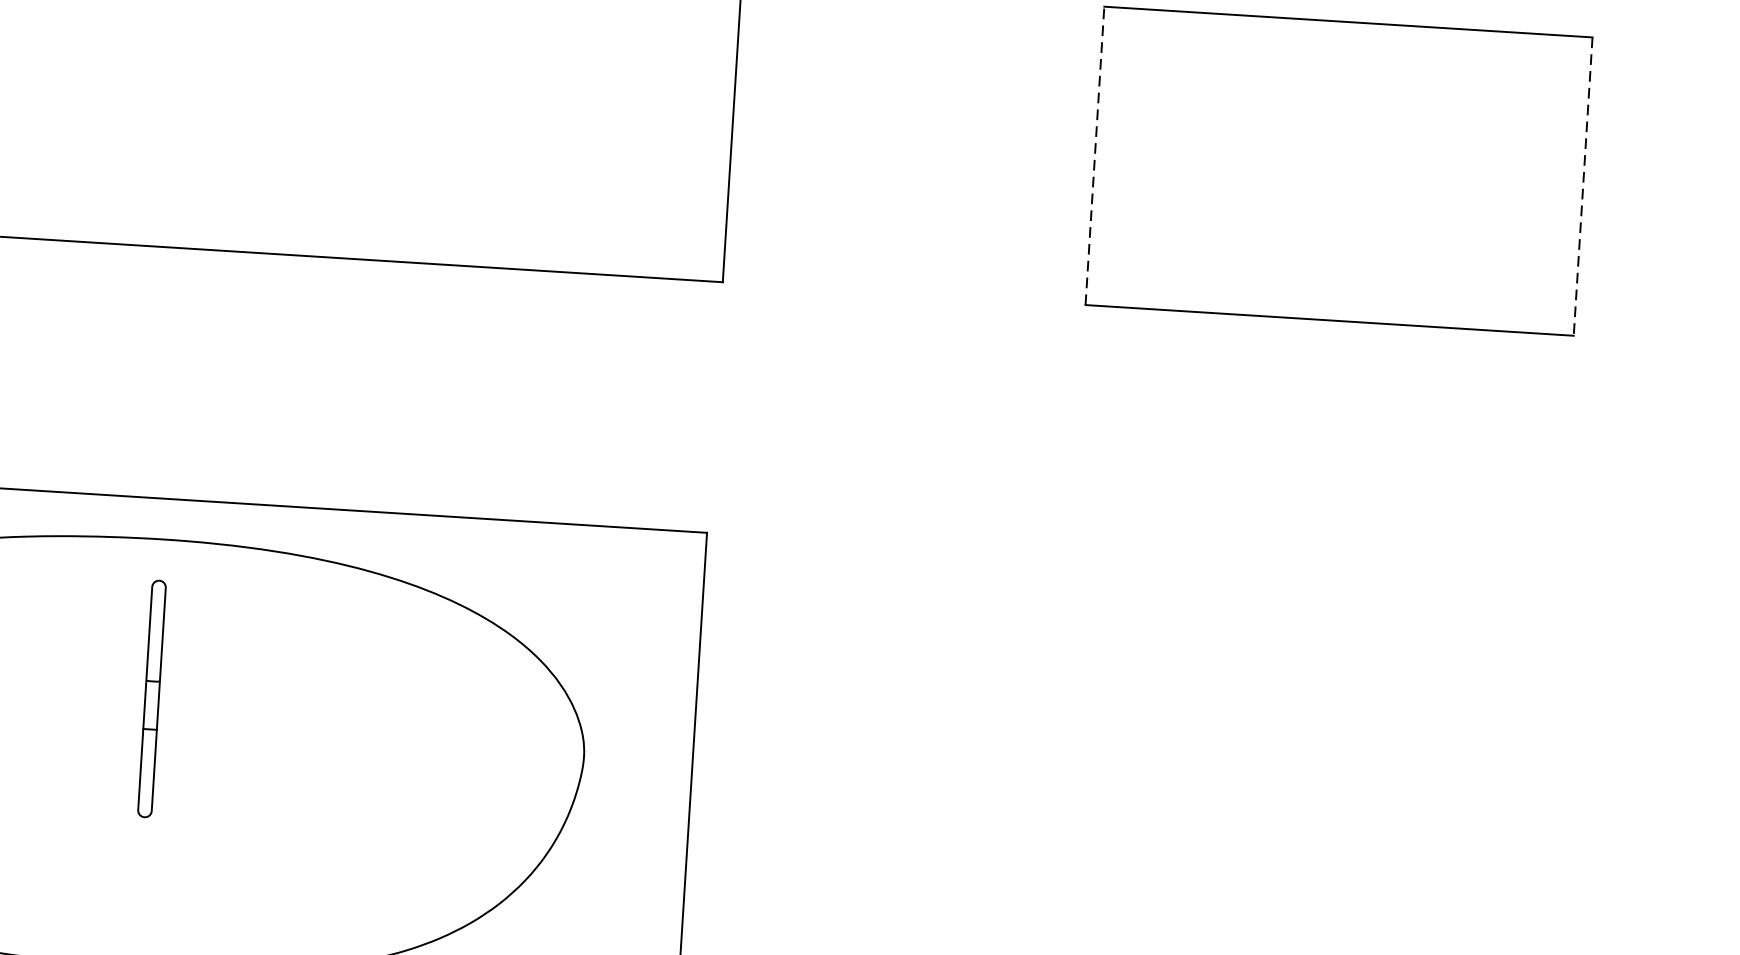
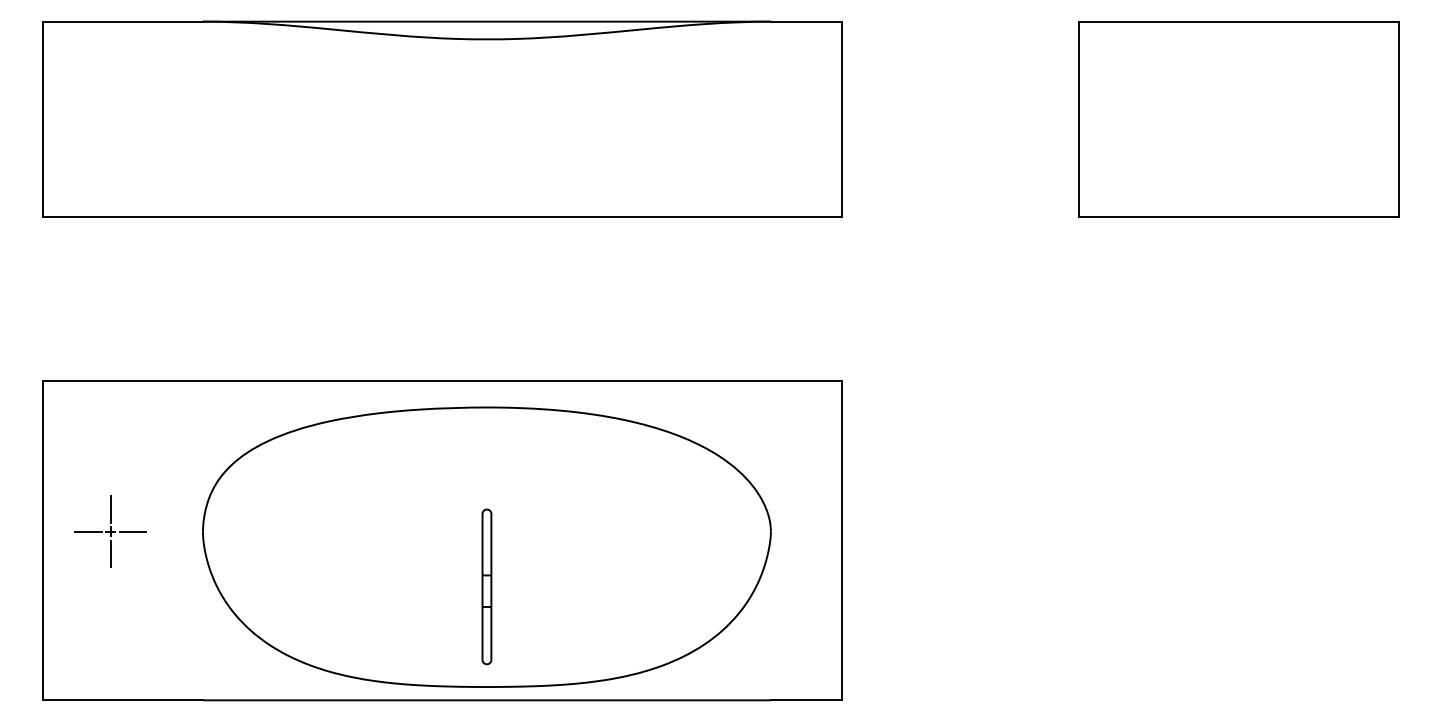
line: (1095, 156) -> (1079, 119), dashed -> solid
line: (1582, 186) -> (1398, 119), dashed -> solid
part: (151, 698) -> (486, 586), moved

